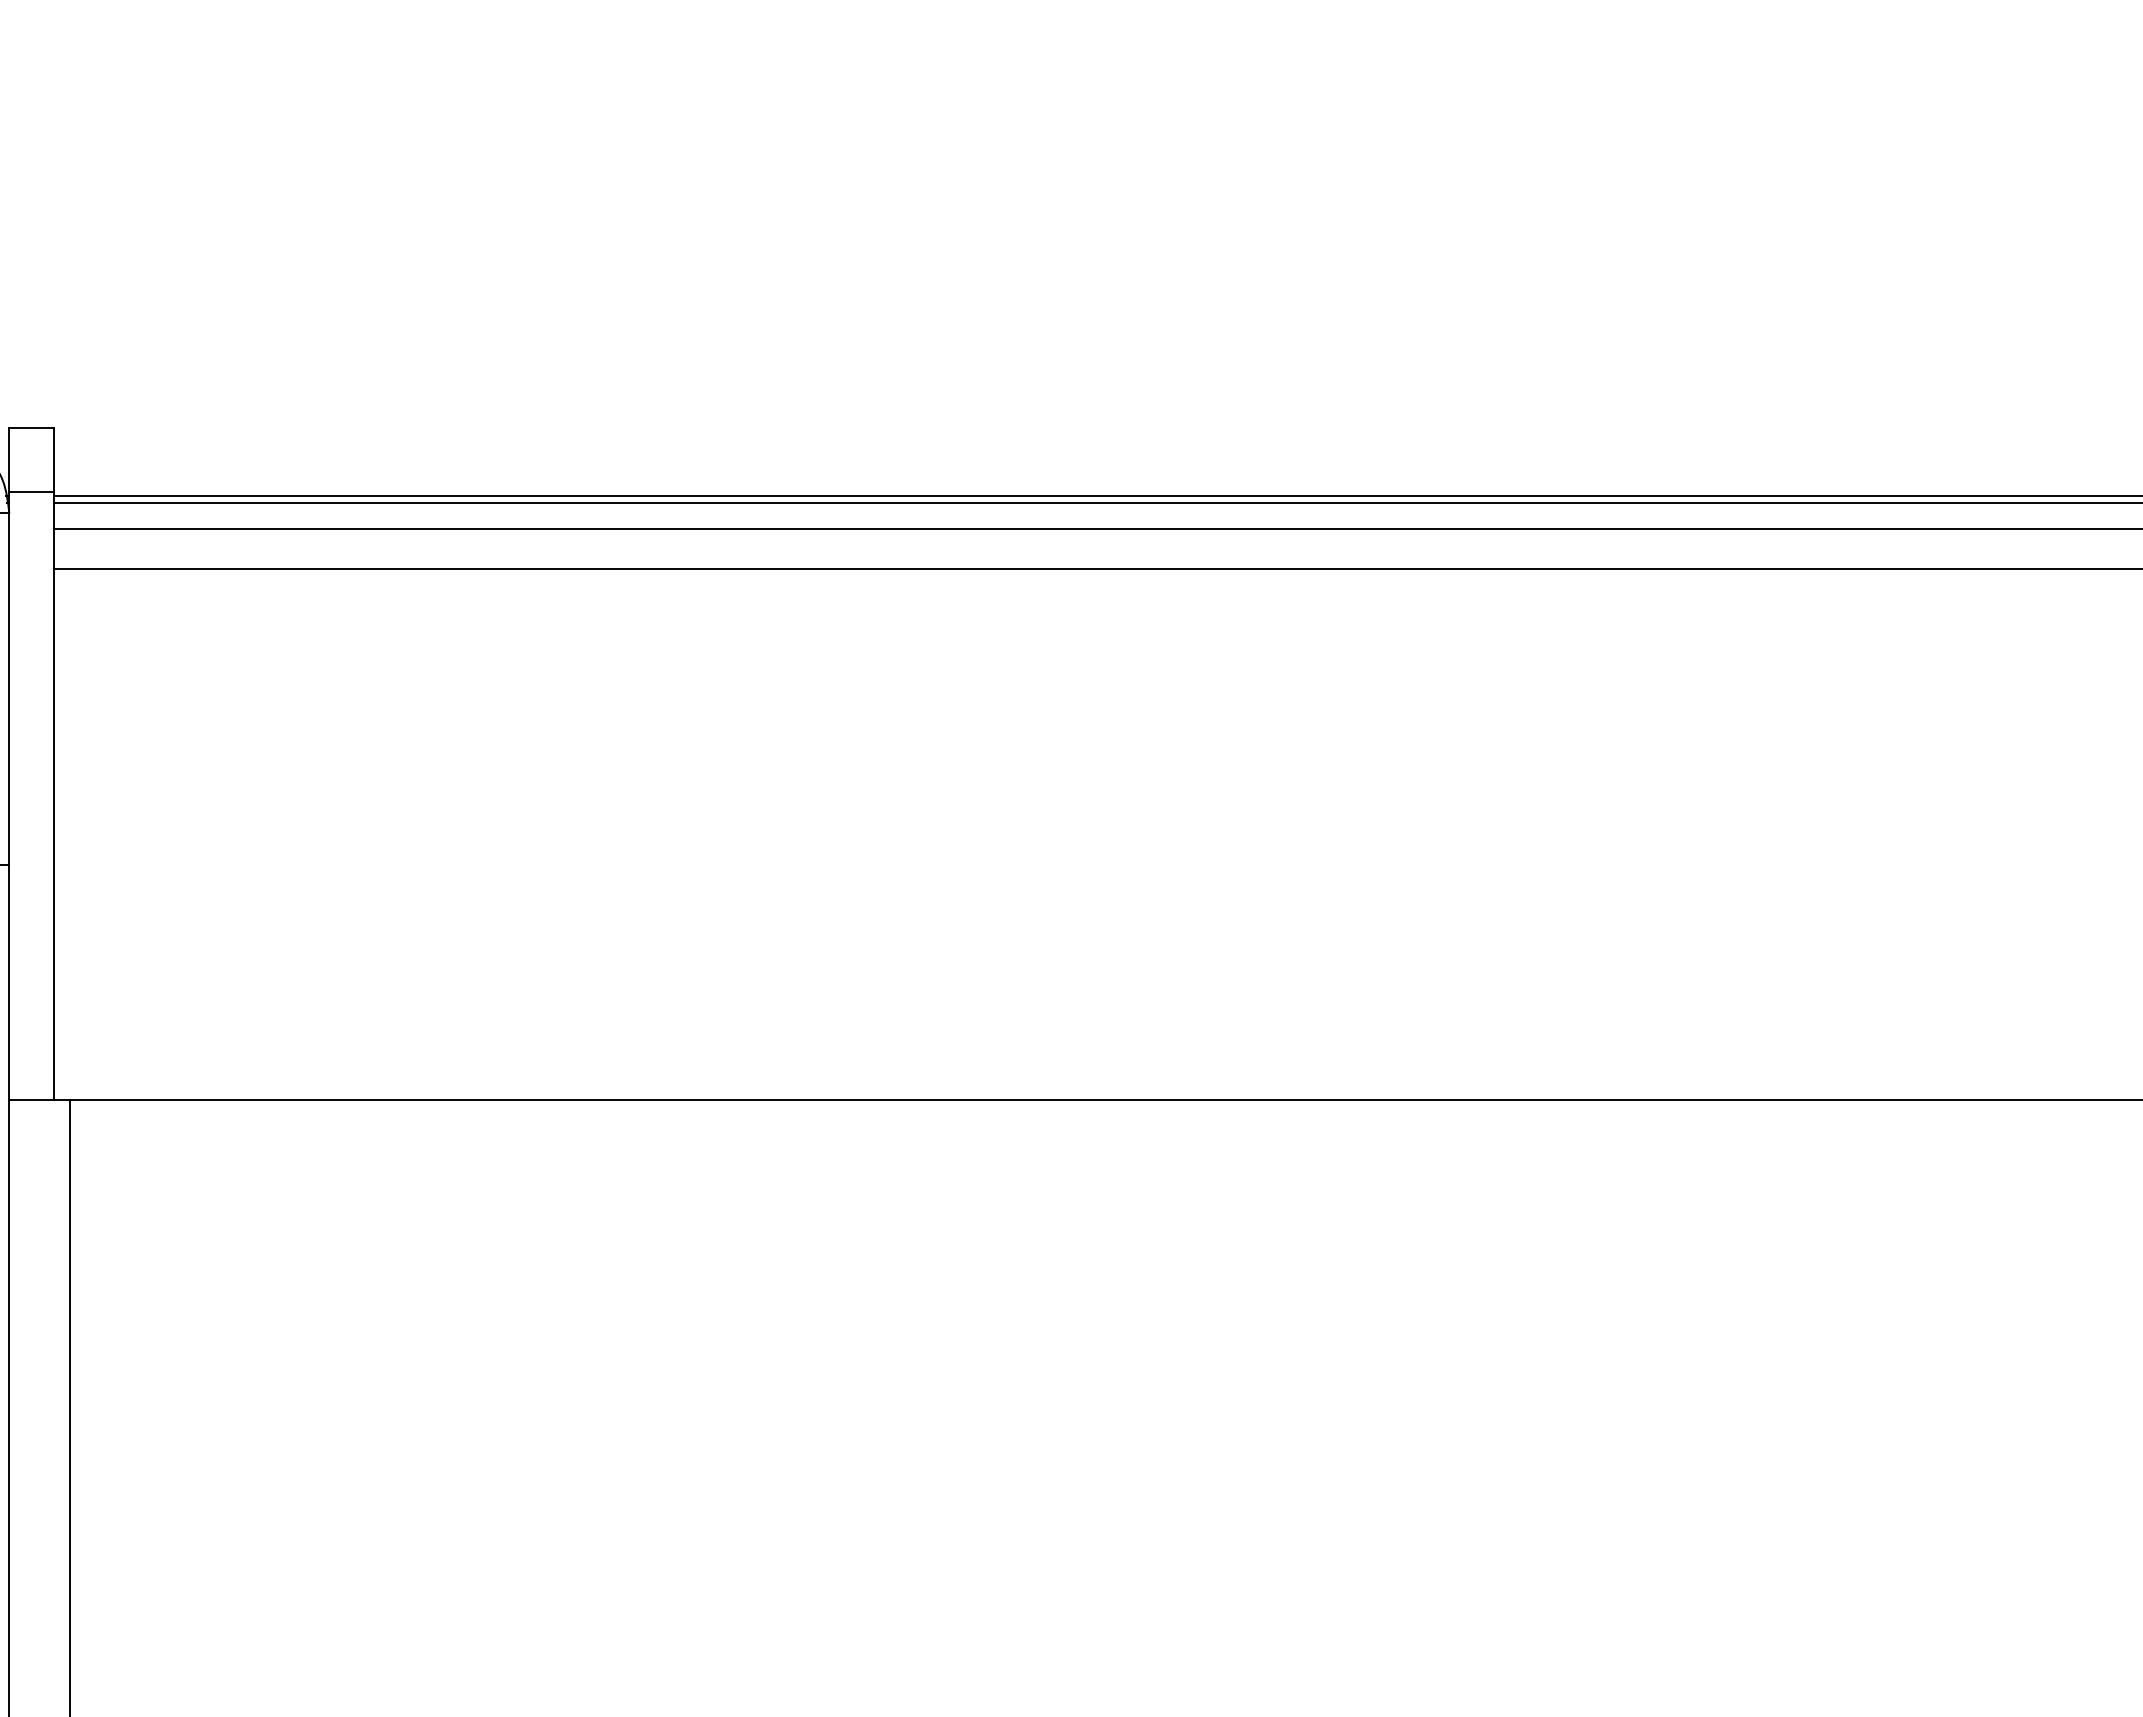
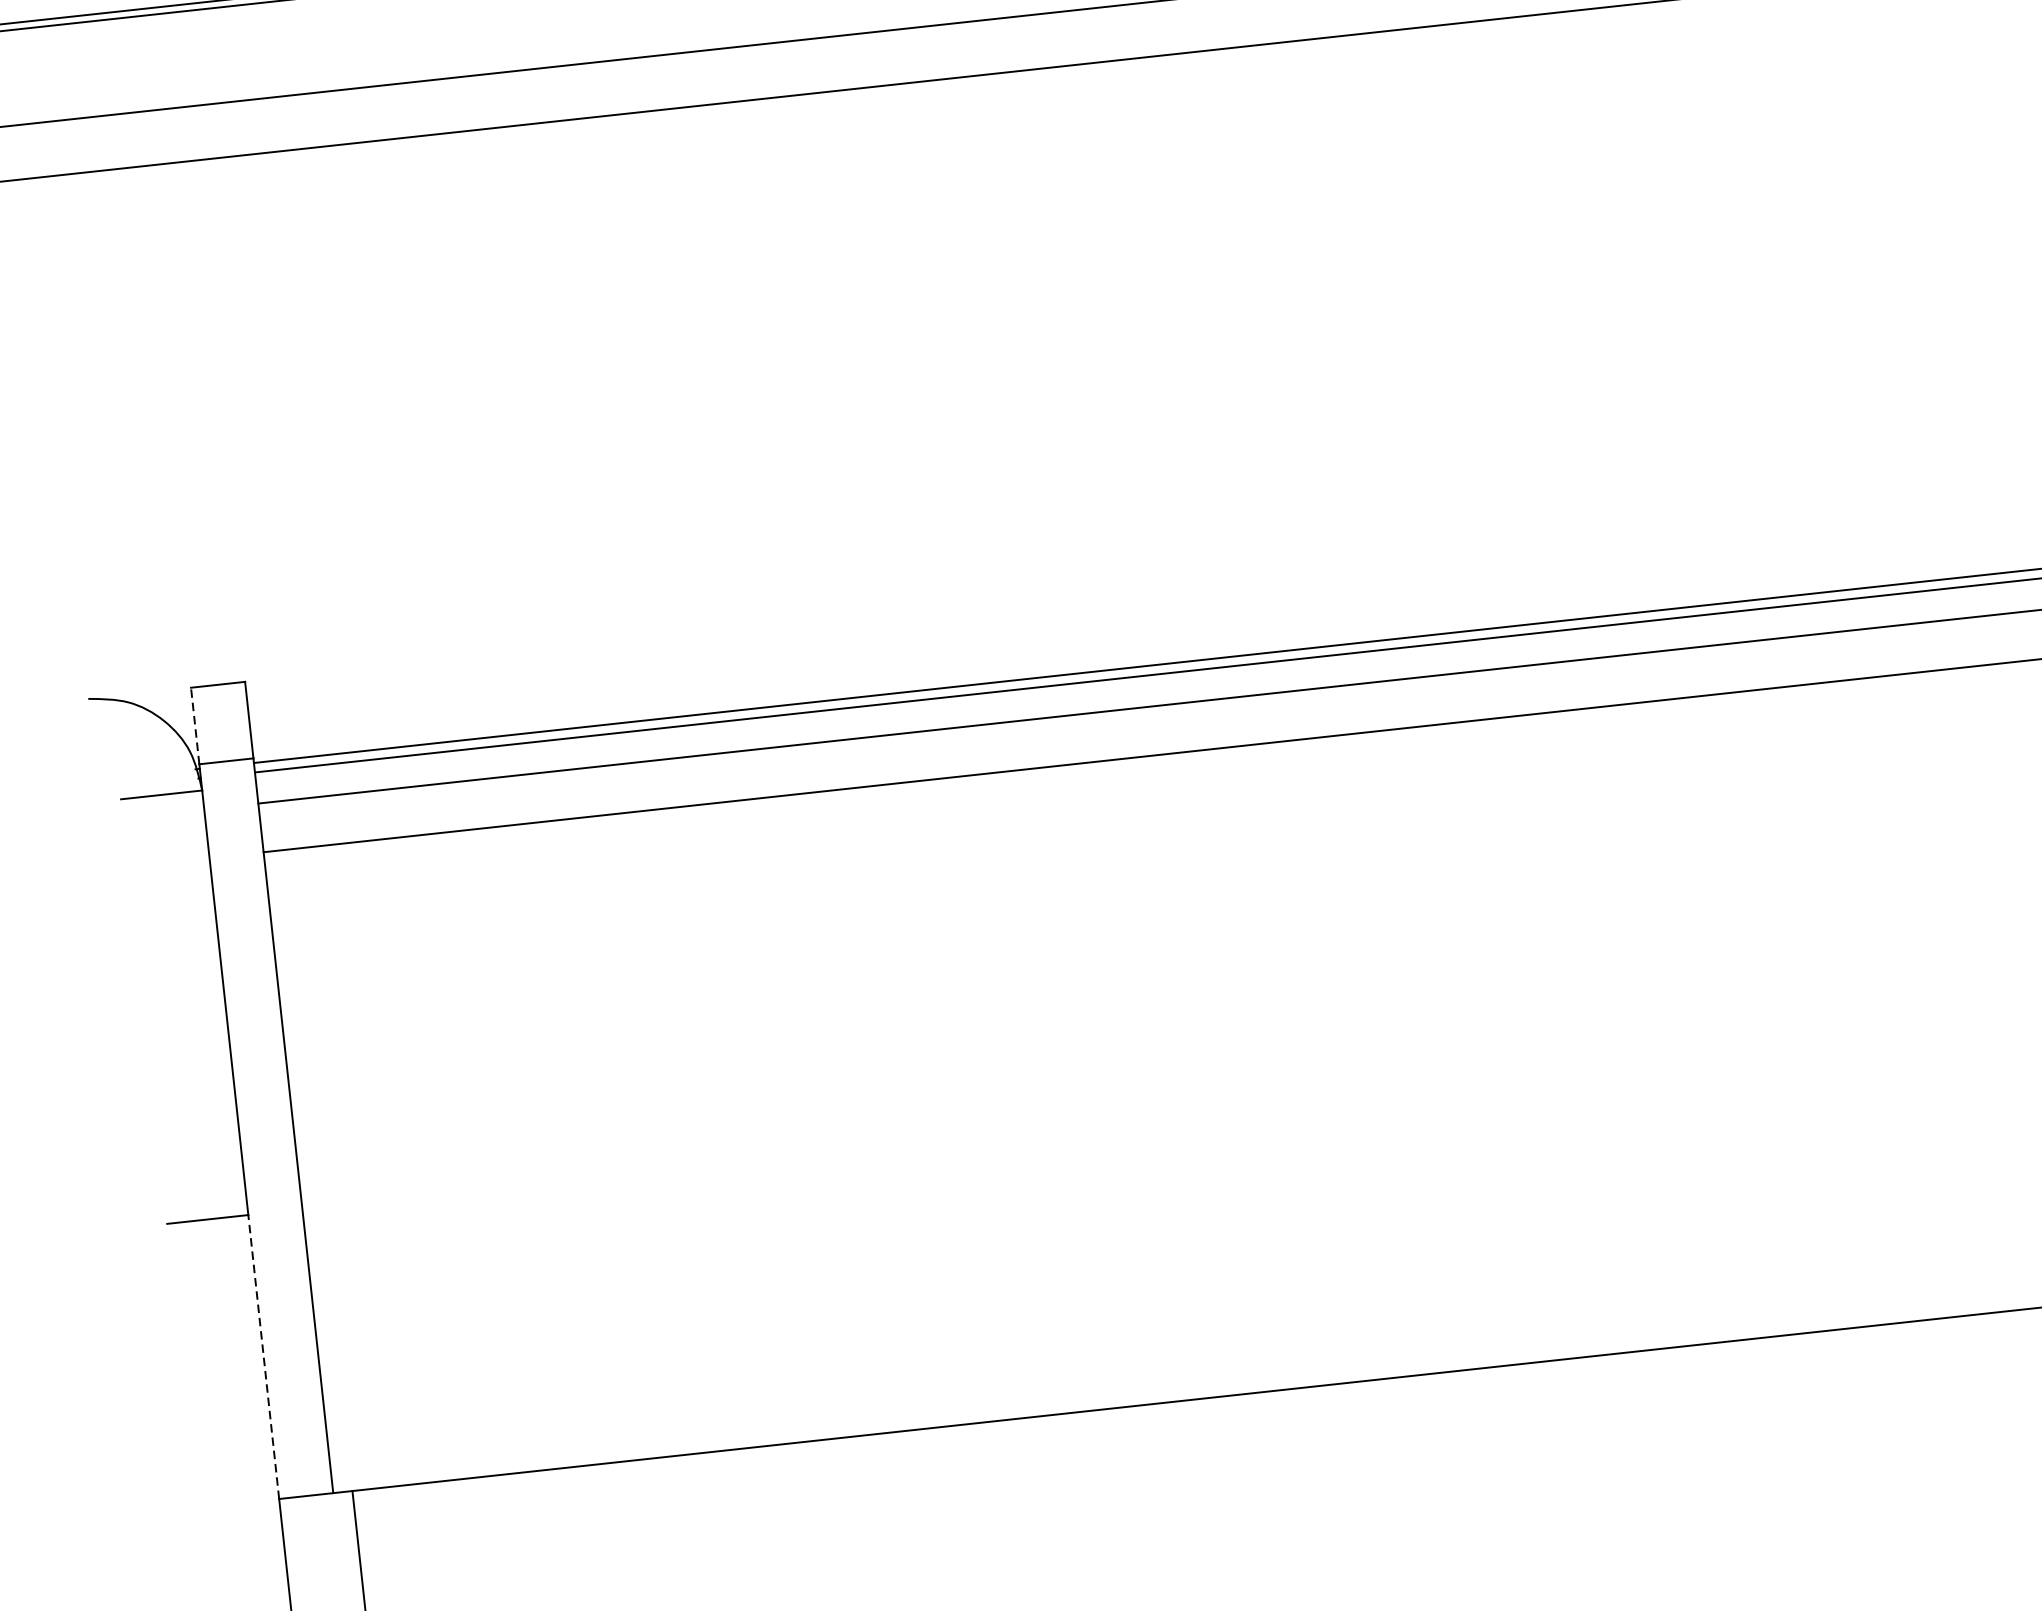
line: (9, 460) -> (195, 726), solid -> dashed
line: (9, 982) -> (263, 1356), solid -> dashed

